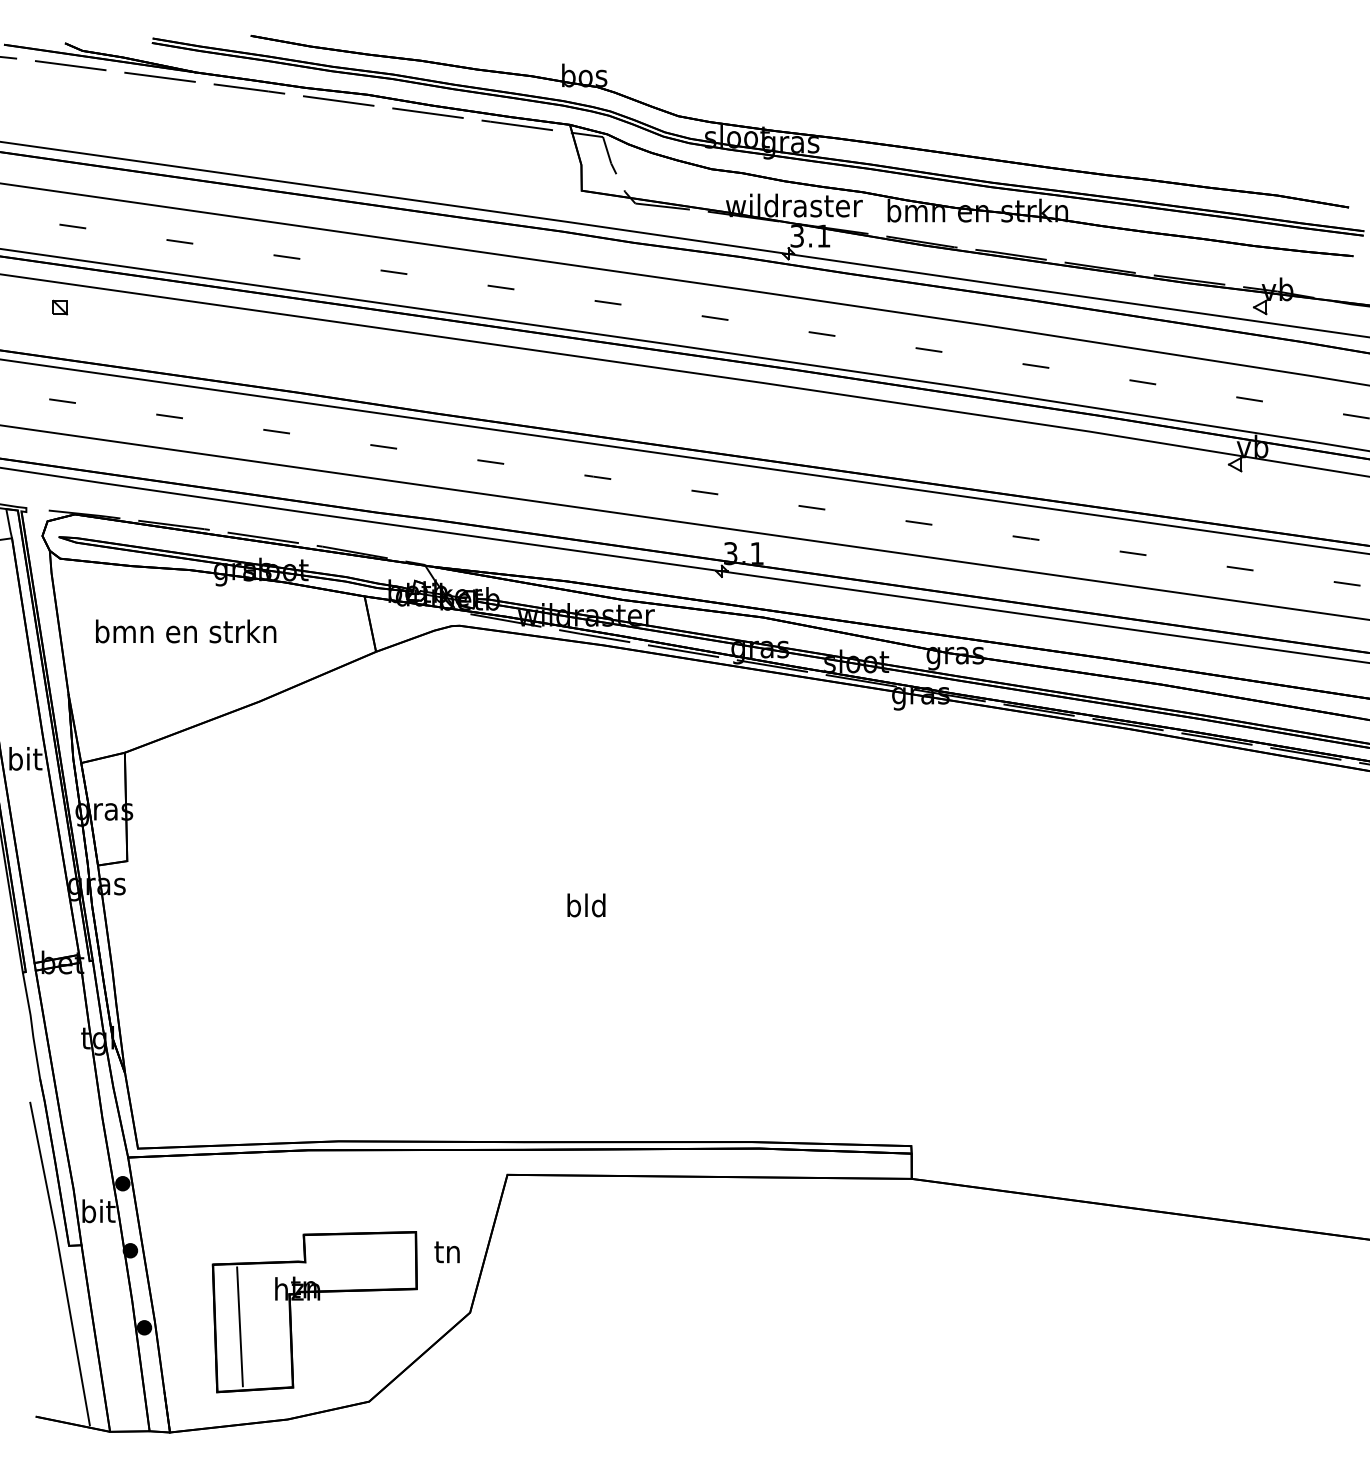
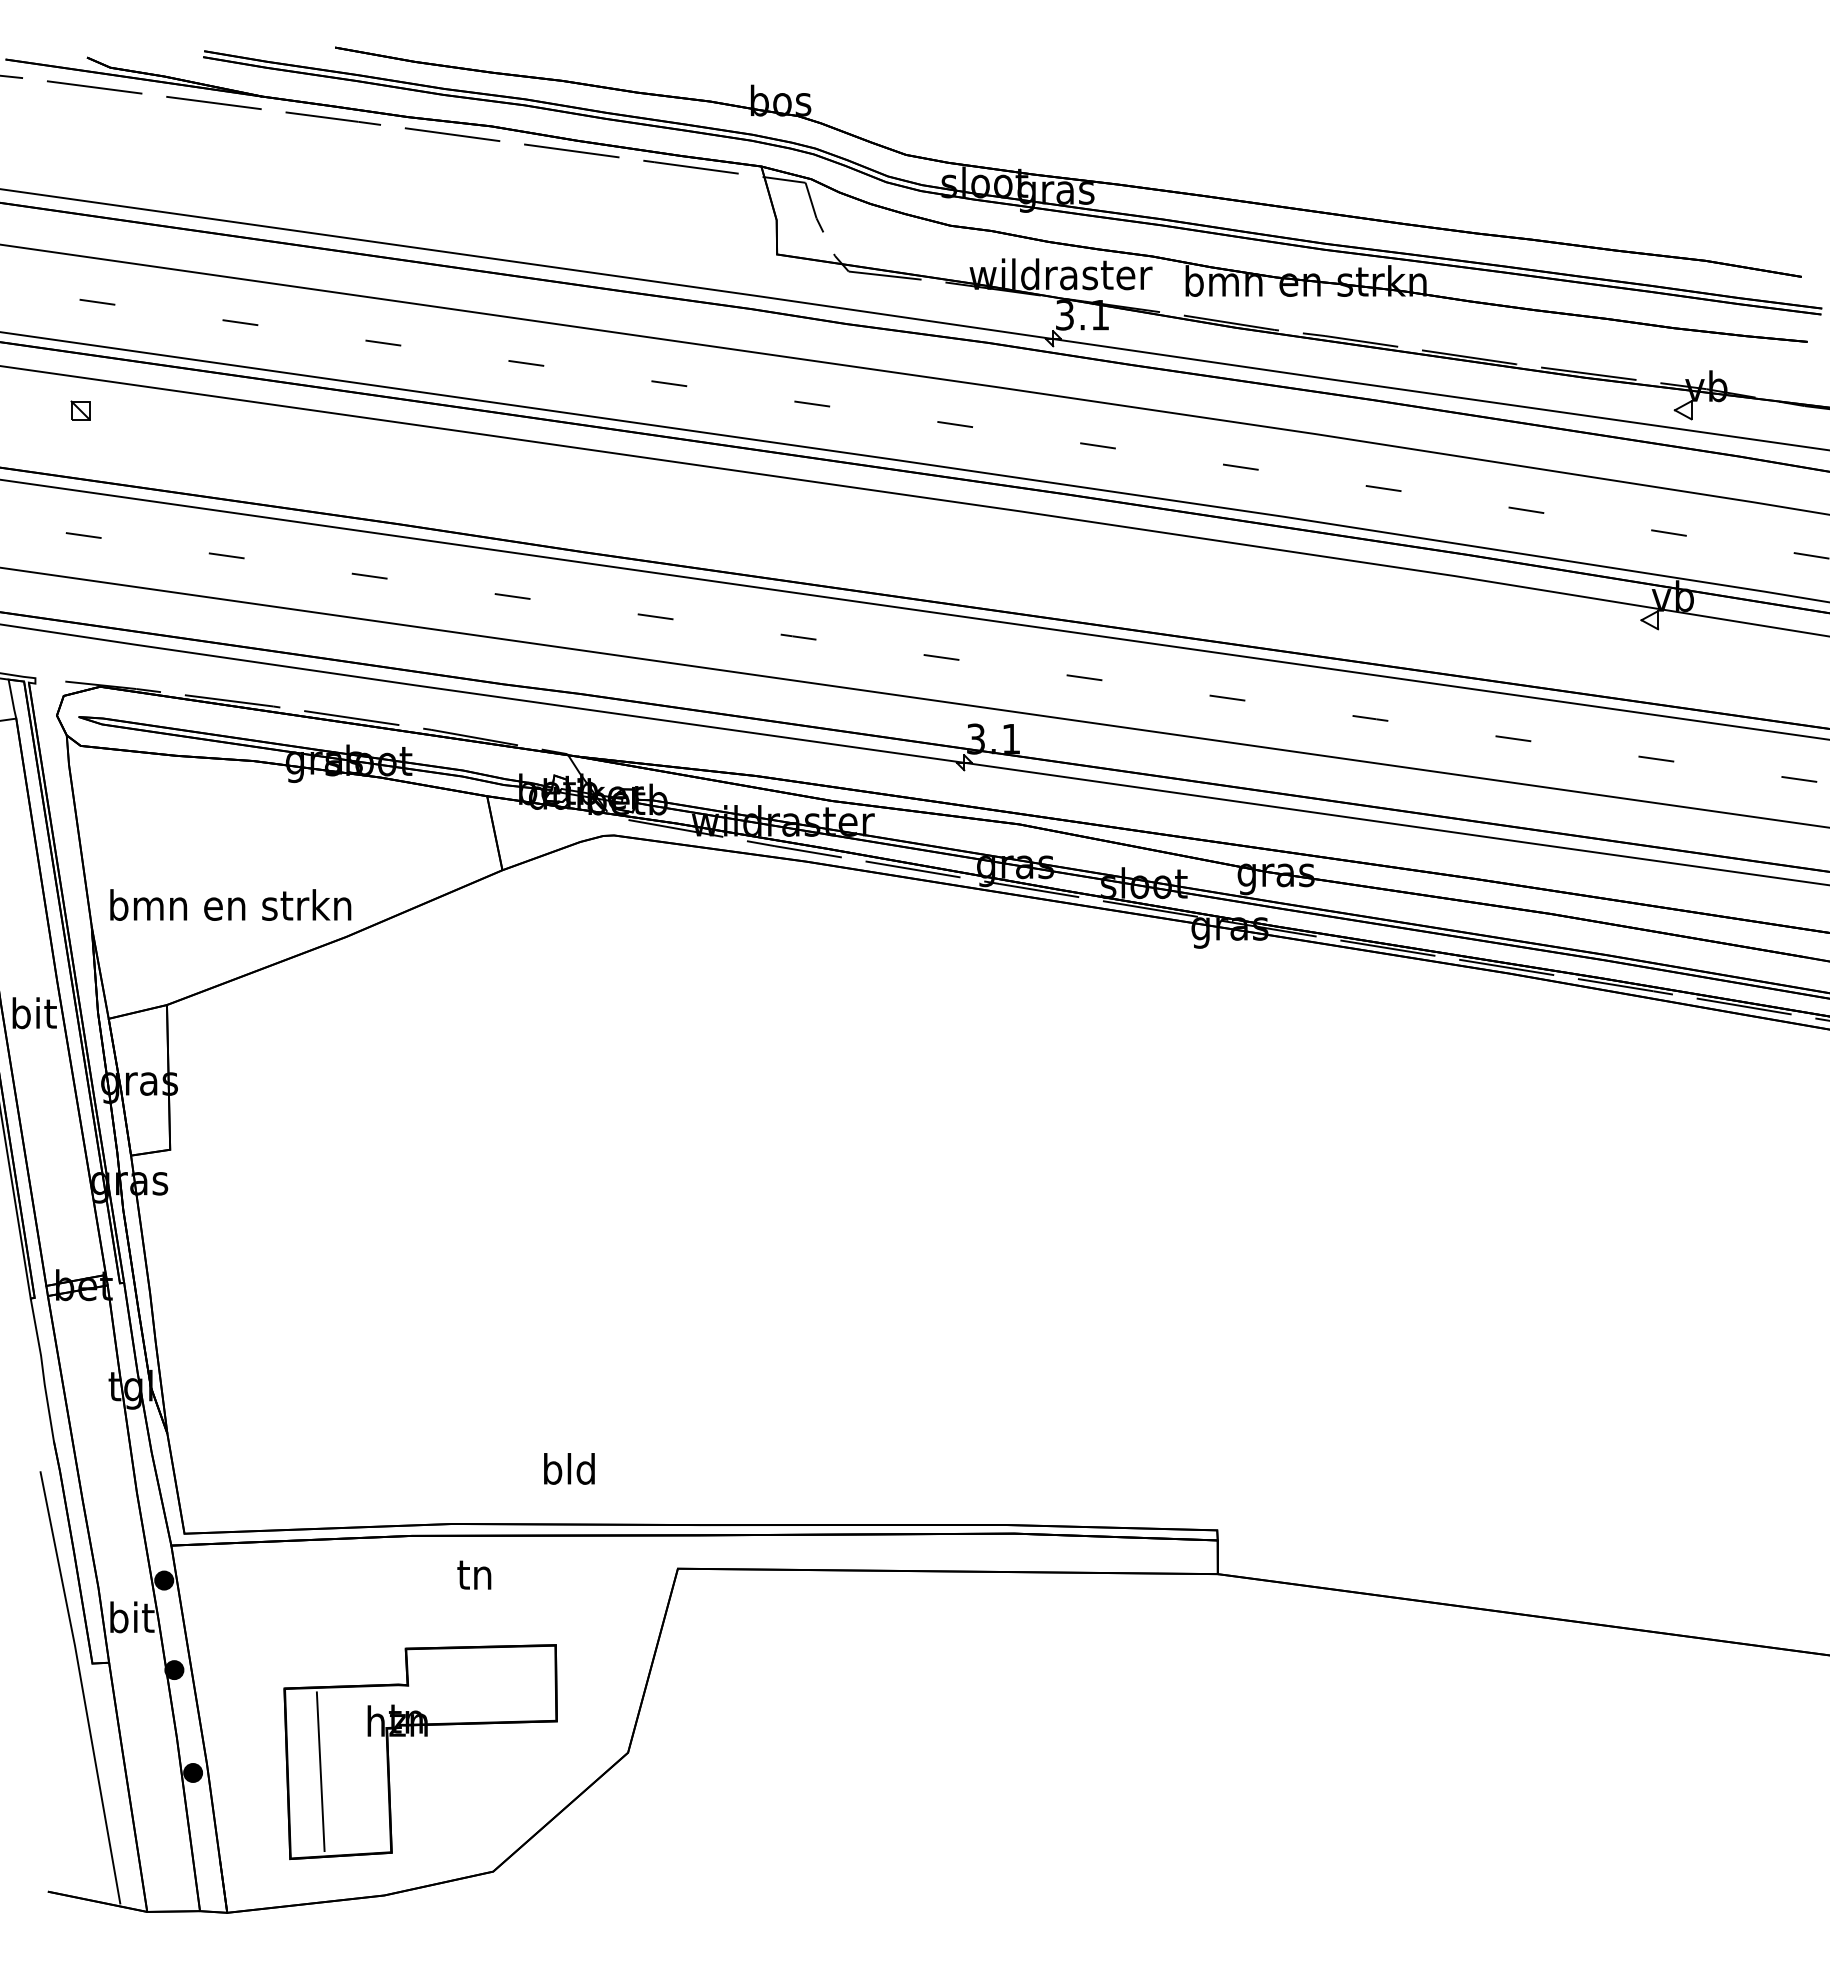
text: (185, 631) -> (230, 904), moved
text: (586, 905) -> (569, 1468), moved
text: (447, 1251) -> (474, 1574), moved

